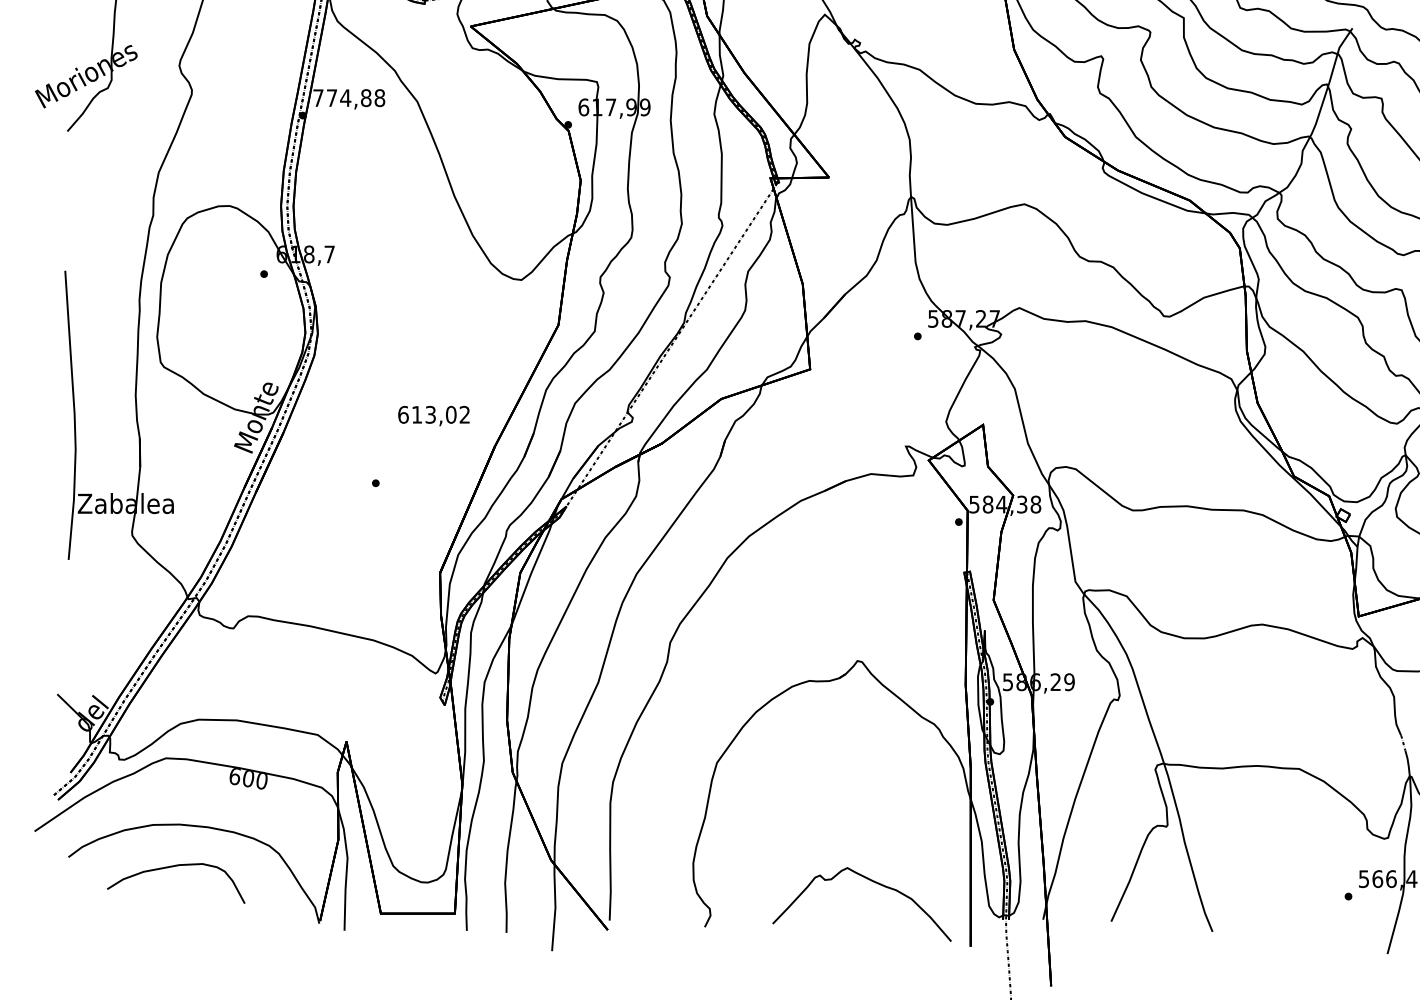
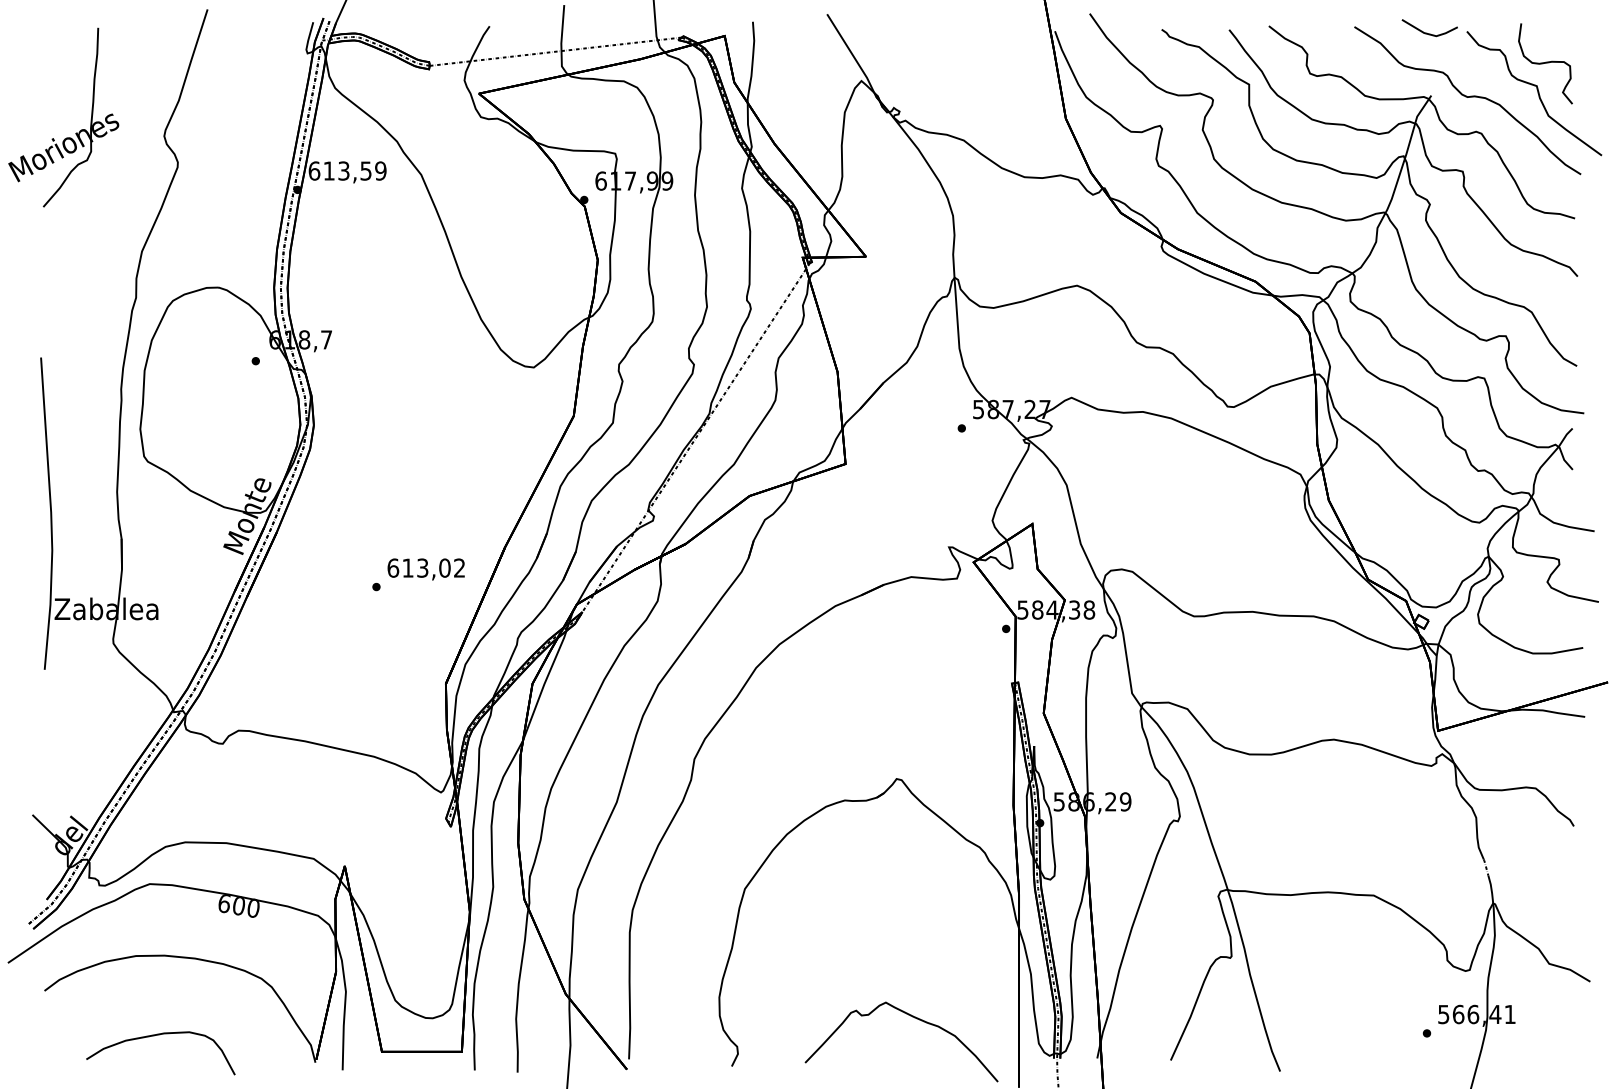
text: (349, 97) -> (347, 170), 774,88 -> 613,59
text: (433, 416) -> (425, 569), moved
curve: (174, 867) -> (159, 1035), moved

